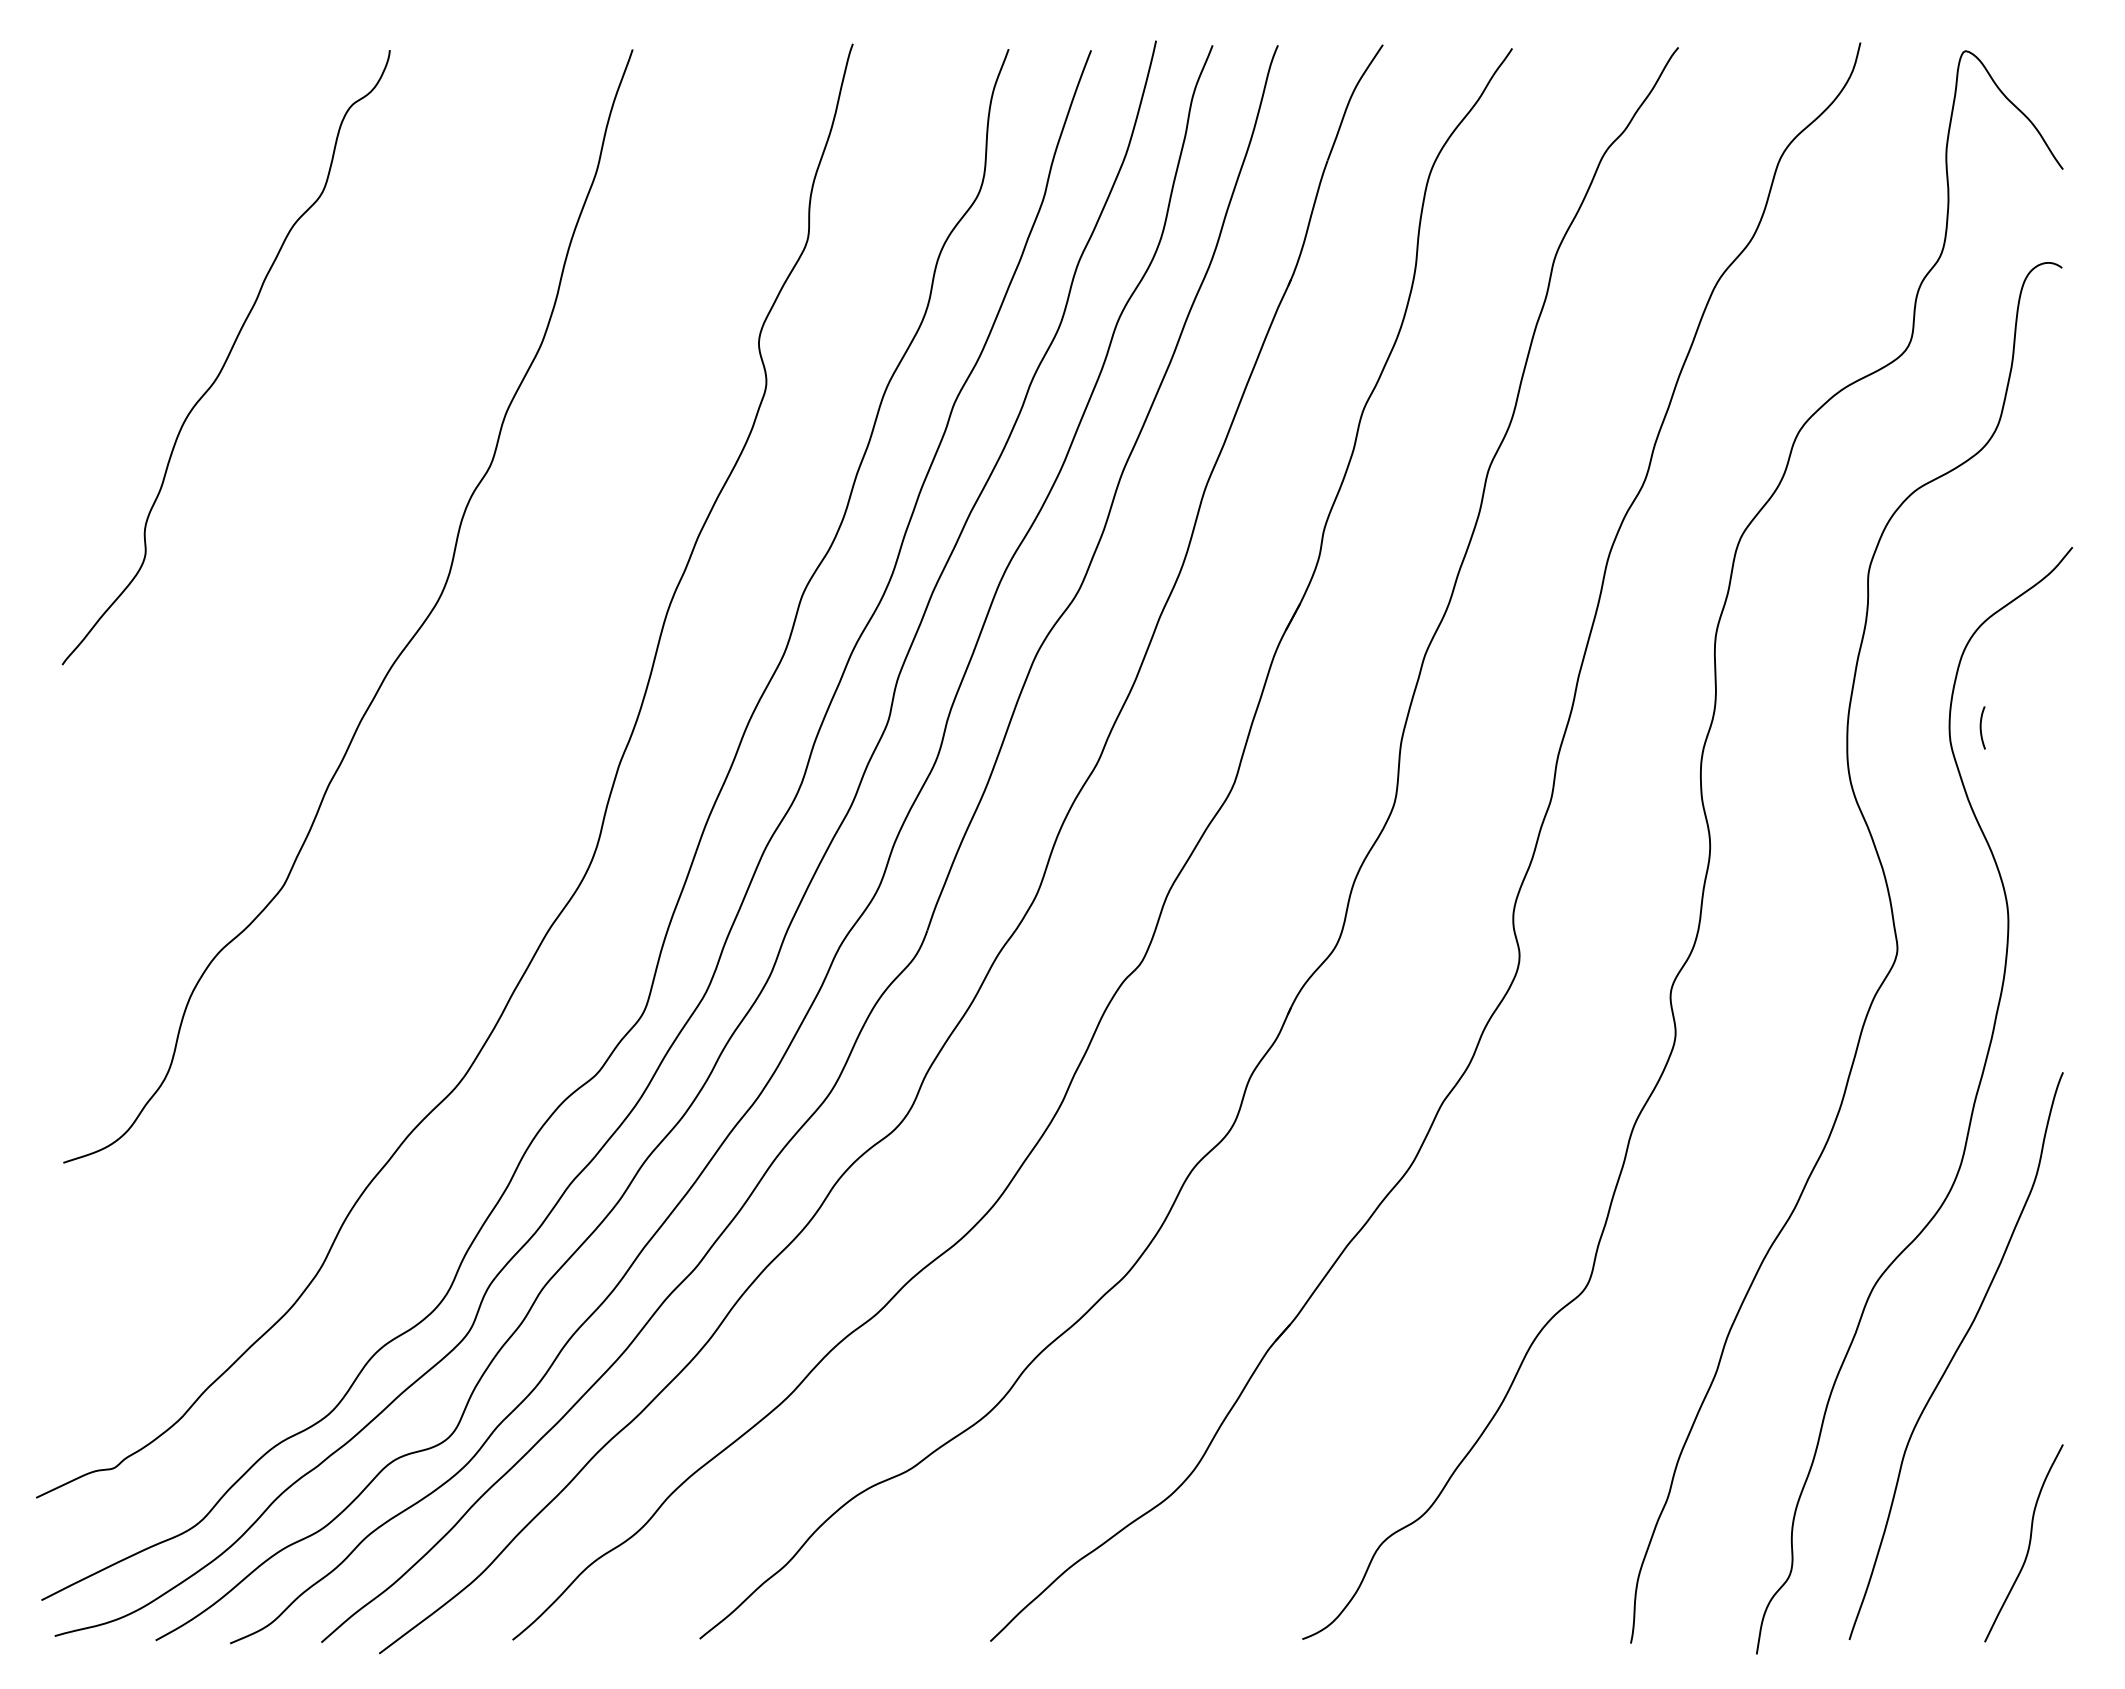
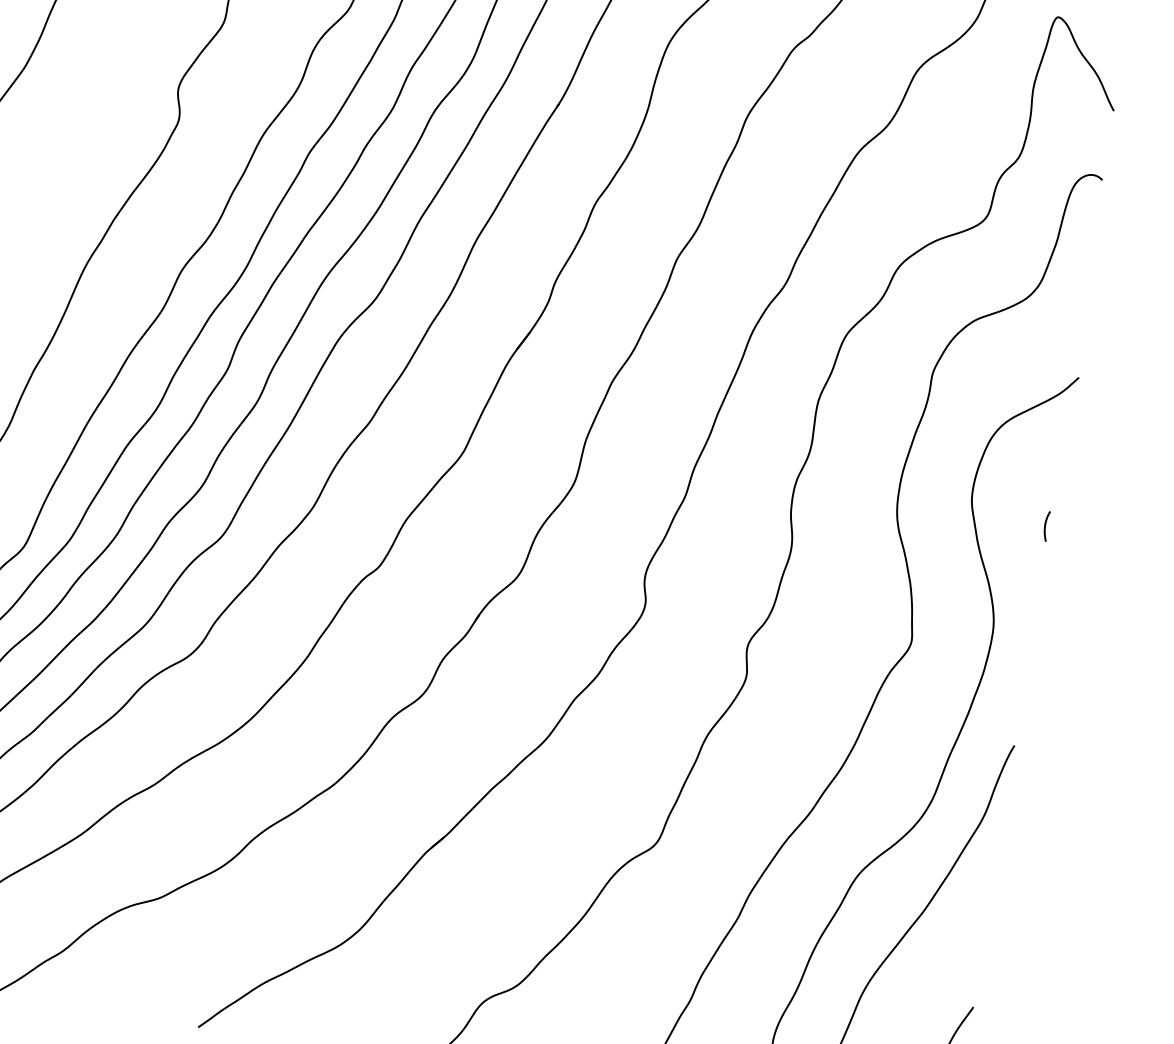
curve: (1981, 727) -> (1045, 525), moved

